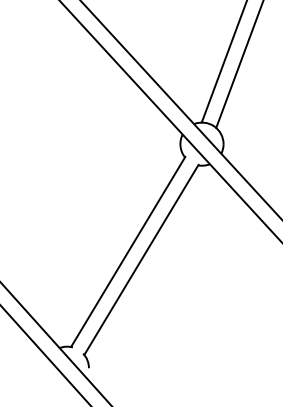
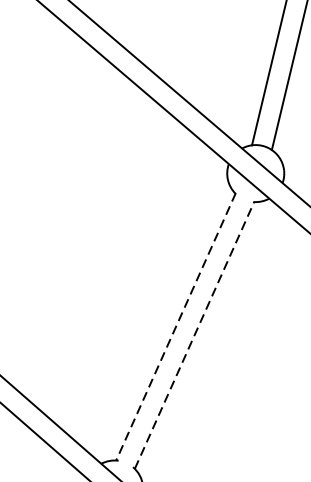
line: (128, 251) -> (176, 326), solid -> dashed
line: (141, 259) -> (194, 334), solid -> dashed

